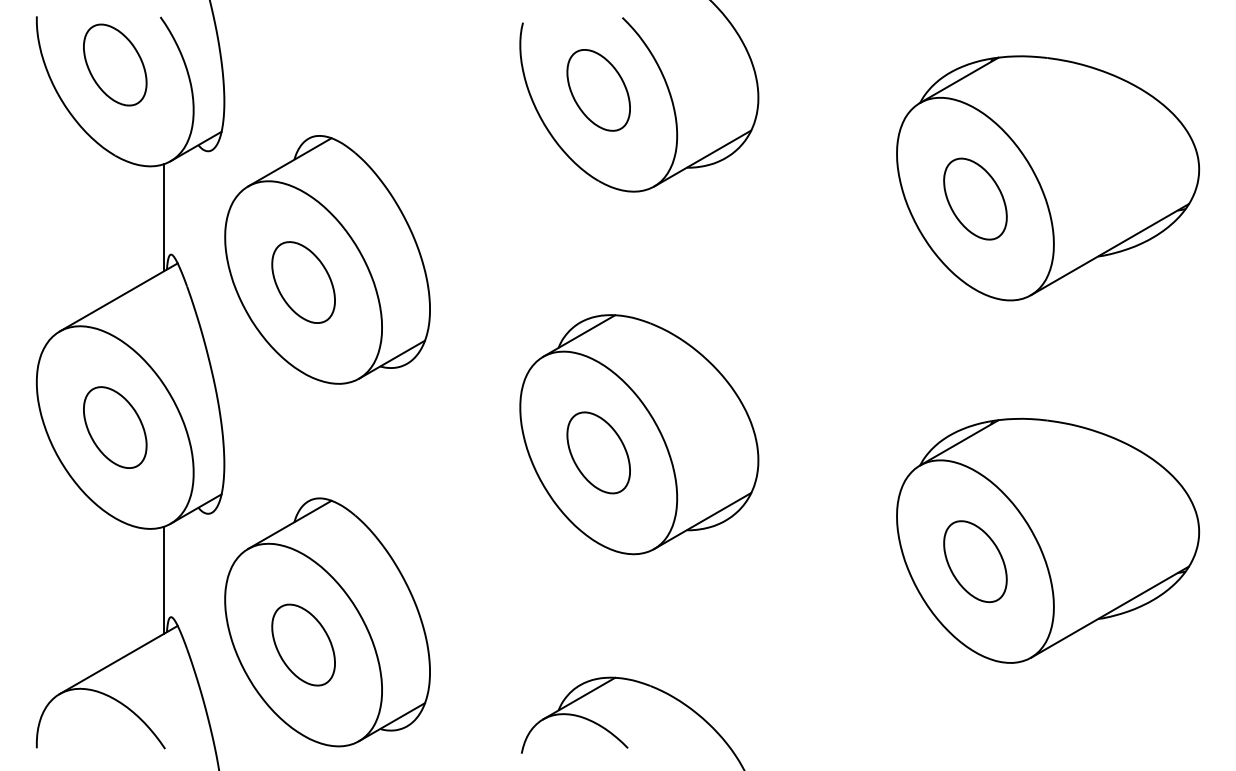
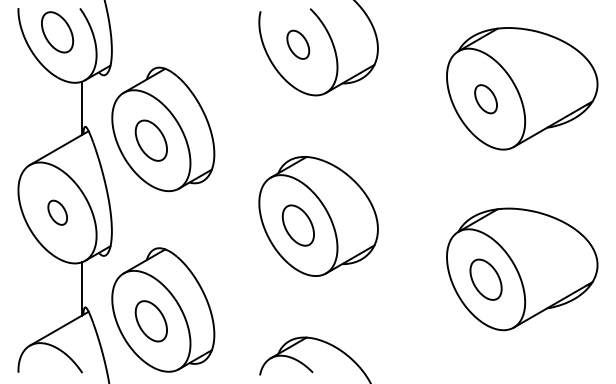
part: (596, 89) -> (297, 44), size x0.7
part: (974, 199) -> (485, 99), size x0.7
part: (115, 426) -> (57, 212), size x0.6

